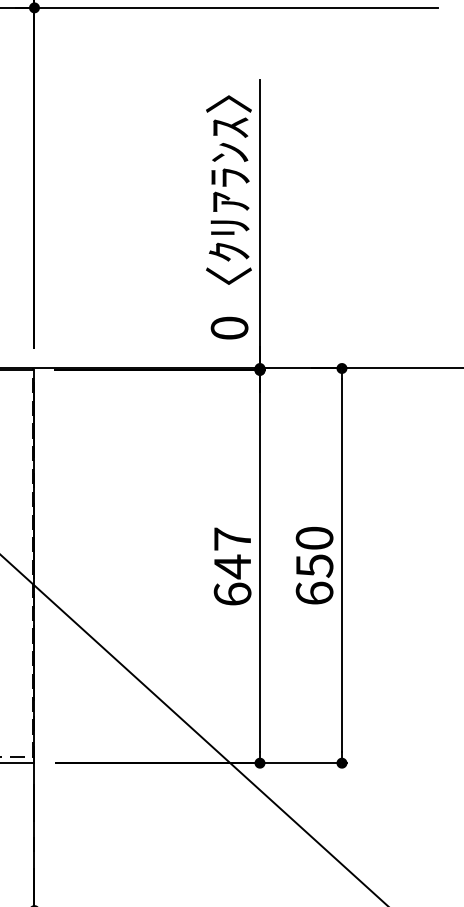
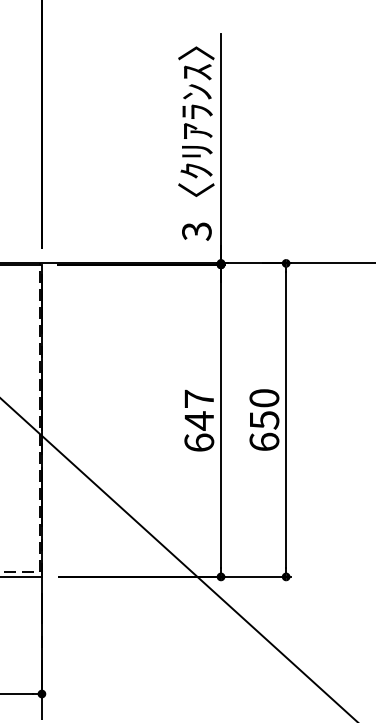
text: (229, 328) -> (196, 231), 0 -> 3

